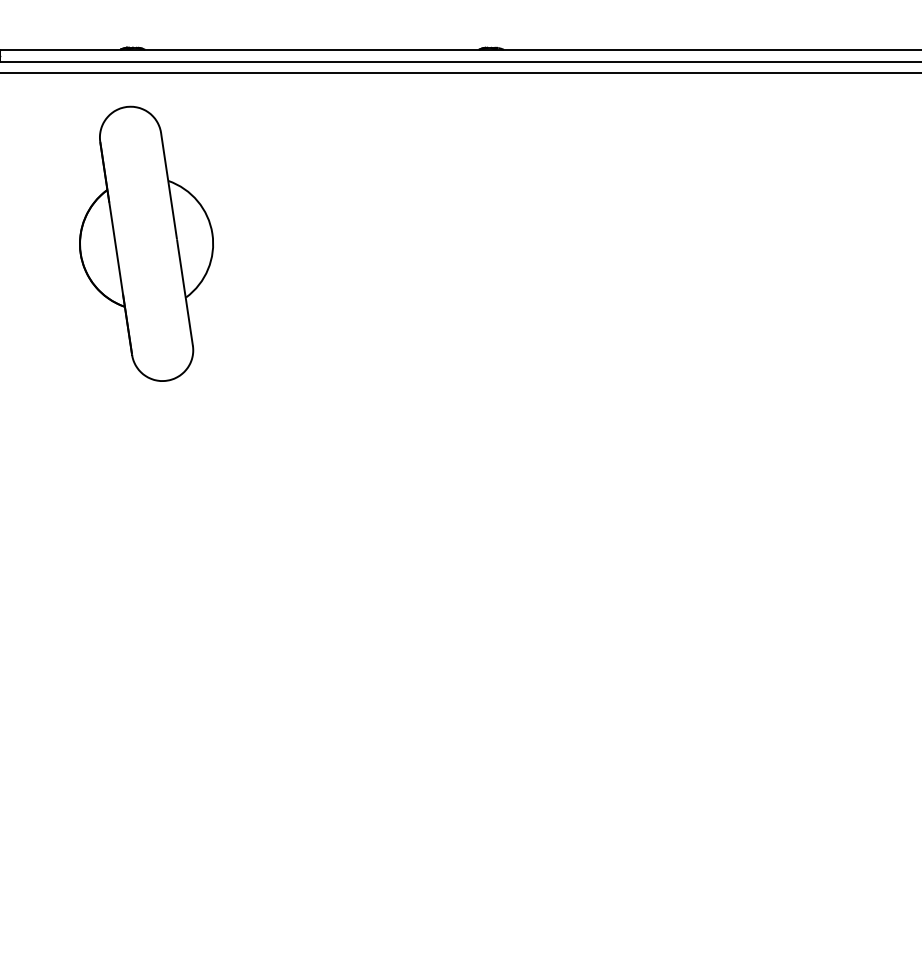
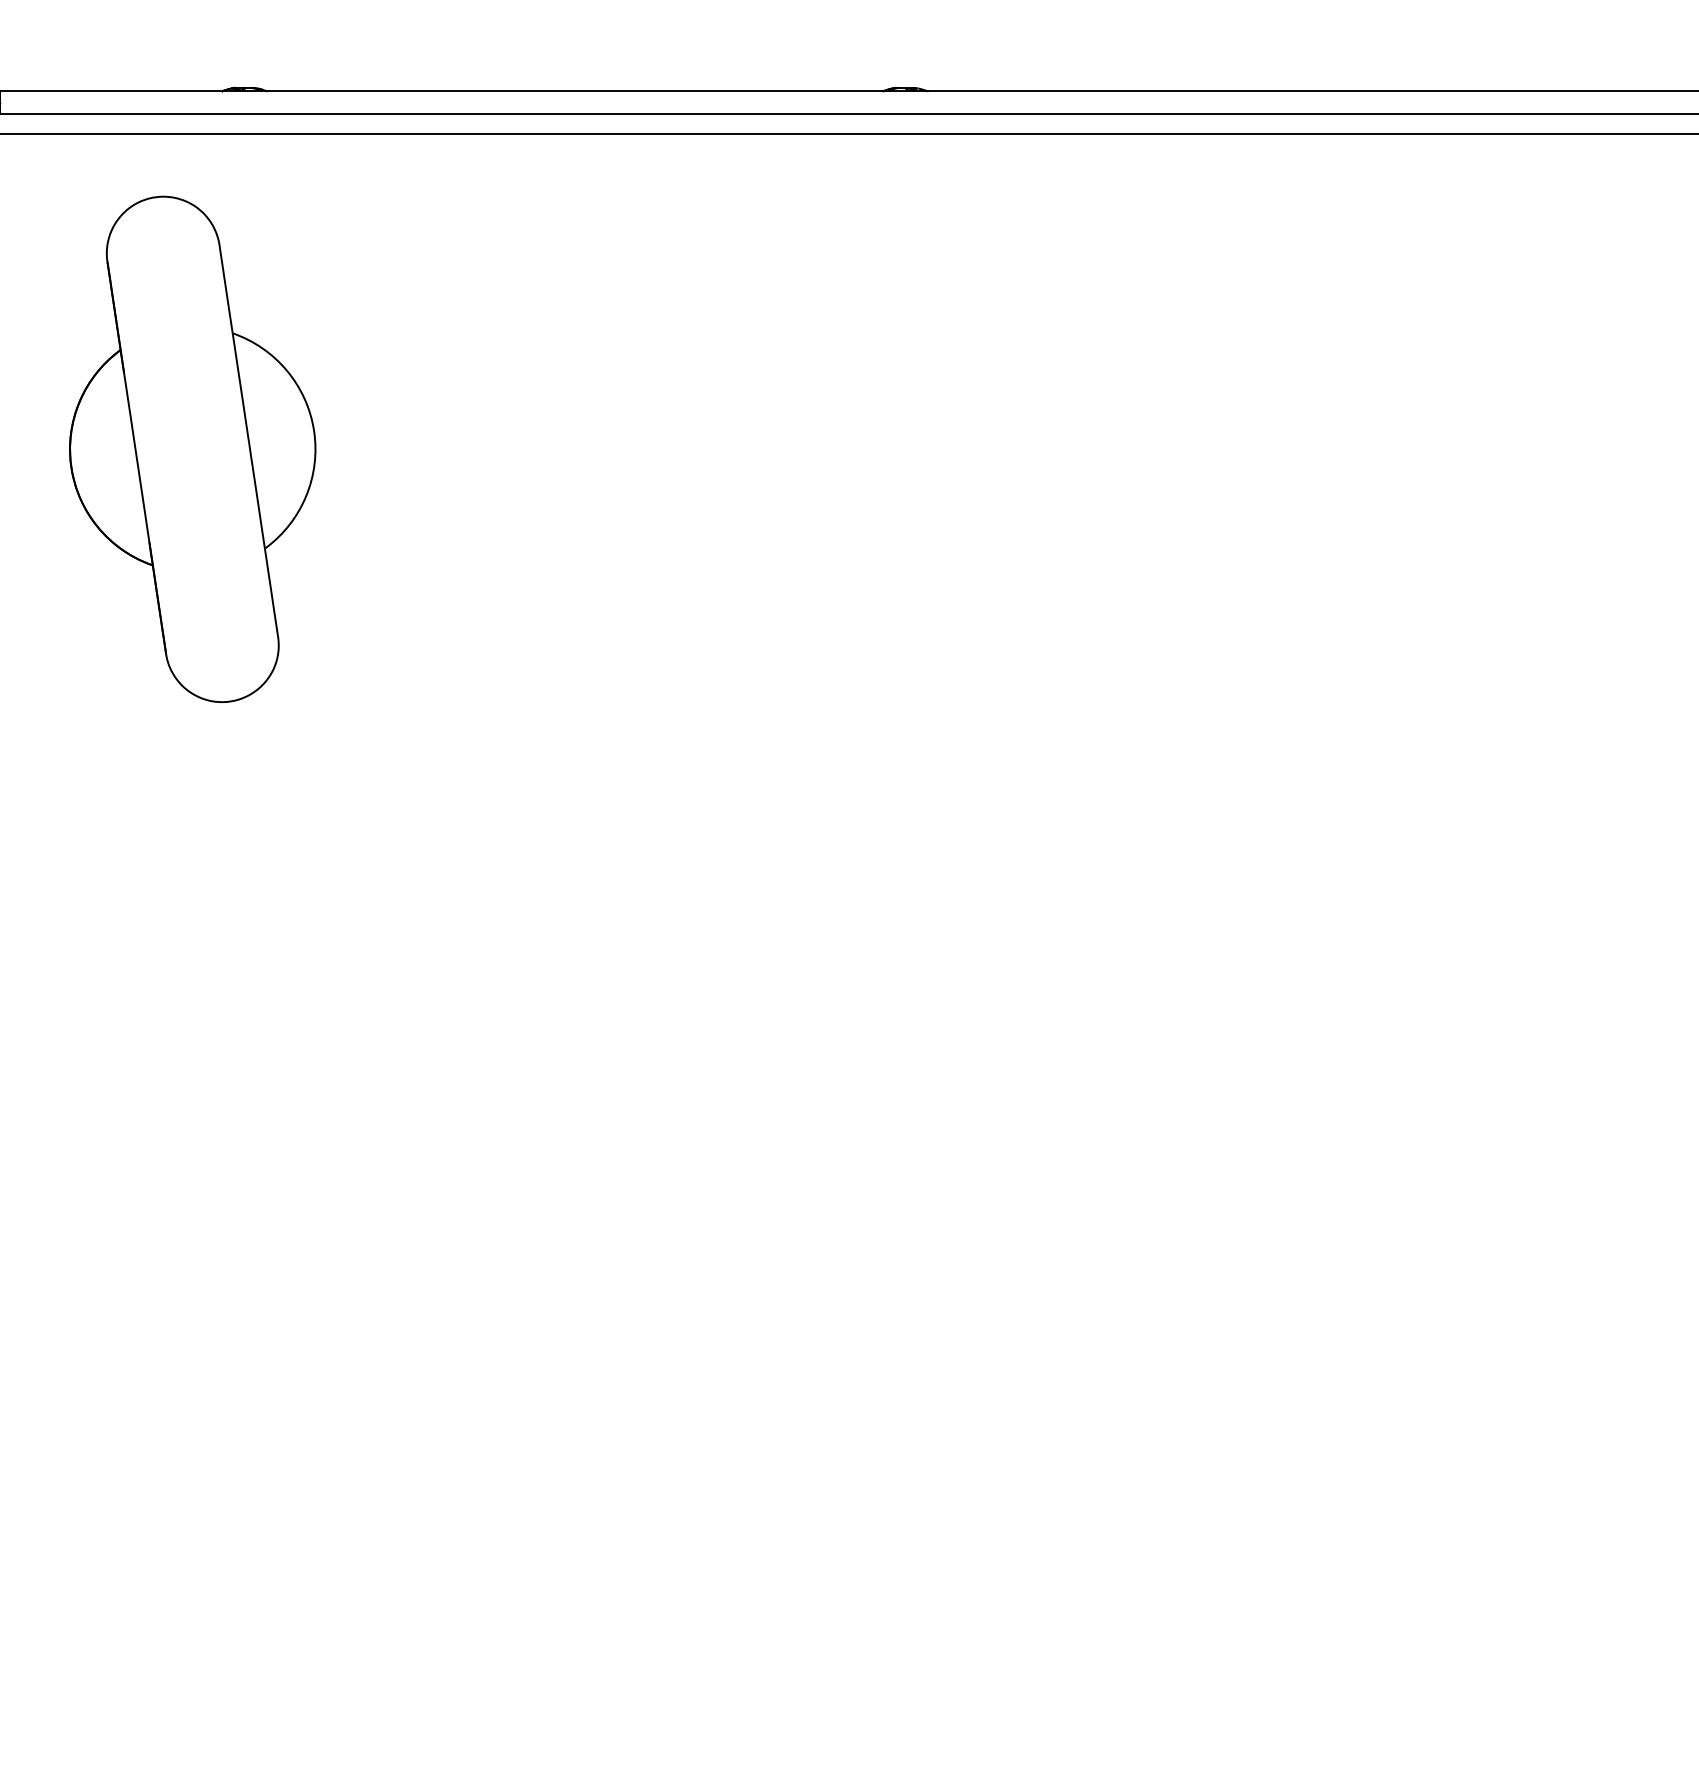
part: (146, 243) -> (192, 448), moved

